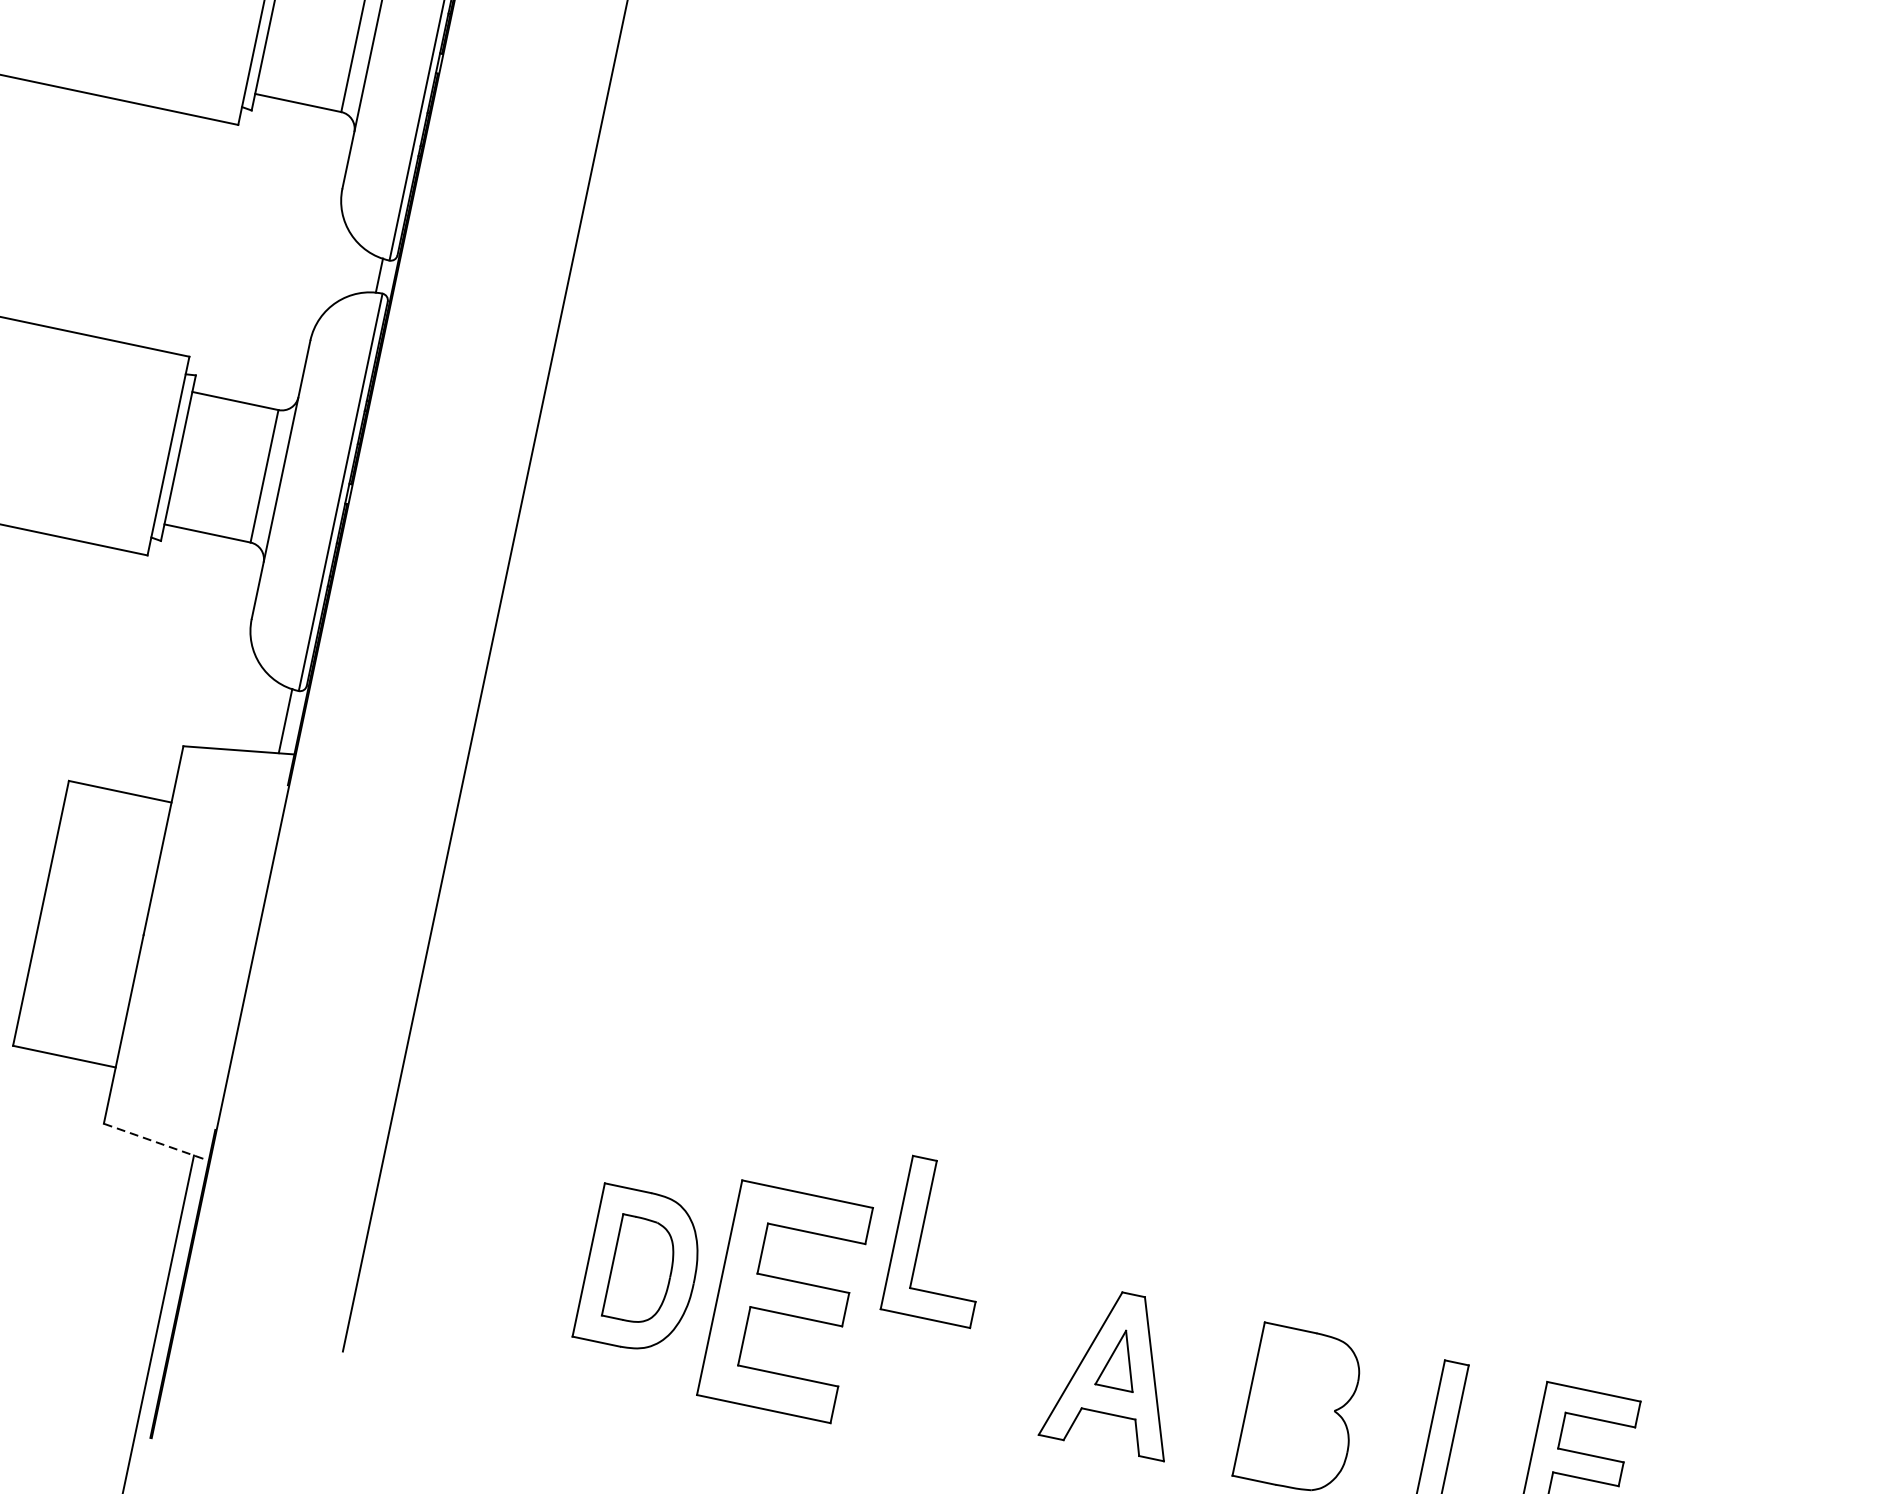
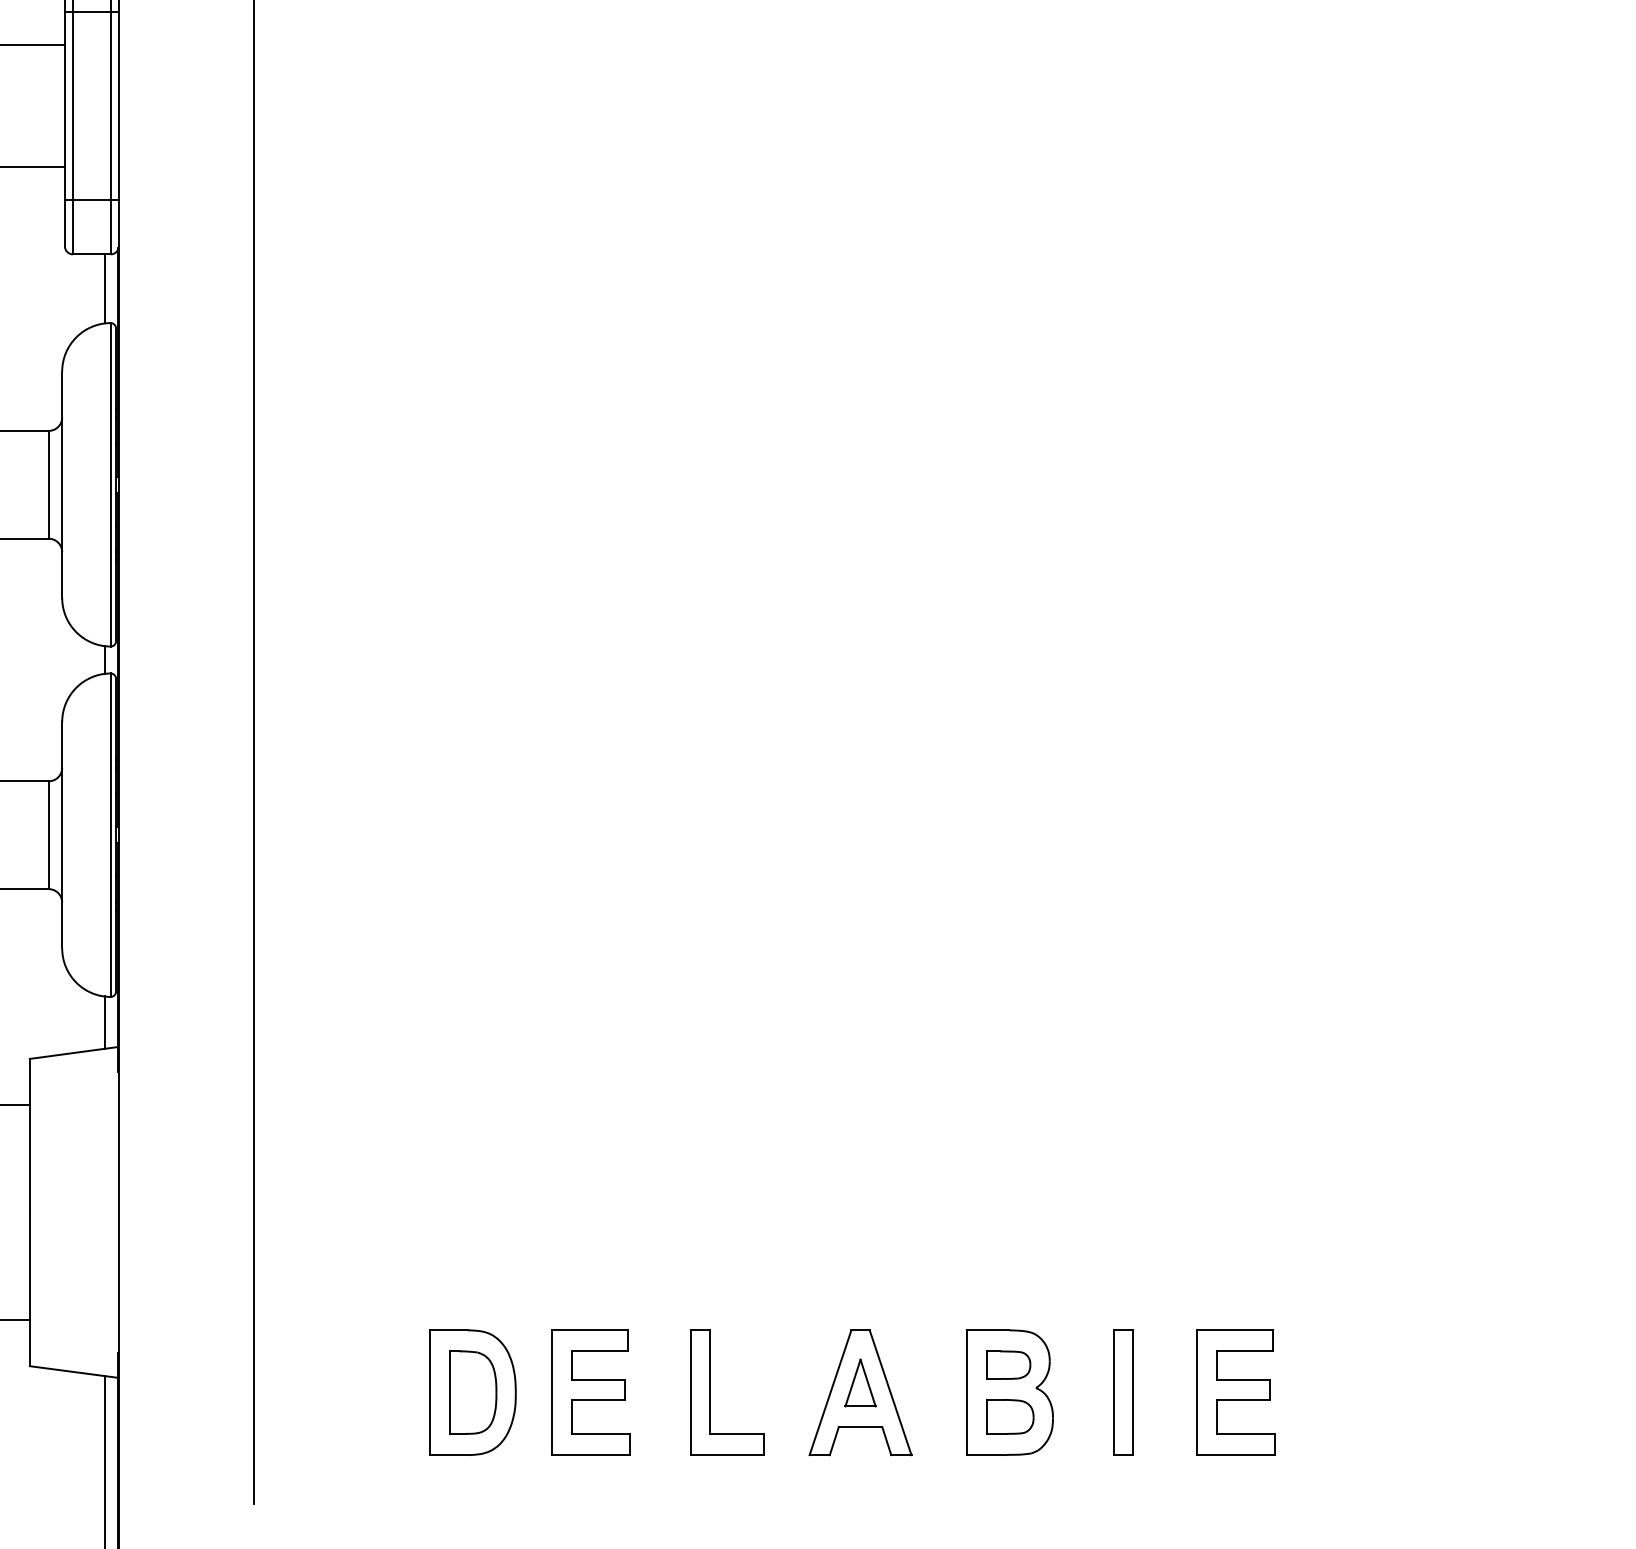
line: (157, 1143) -> (74, 1372), dashed -> solid
part: (921, 1237) -> (710, 1392), moved
part: (785, 1301) -> (590, 1392), size x0.71
part: (1306, 1375) -> (1008, 1364), added
part: (1295, 1439) -> (1010, 1416), added

